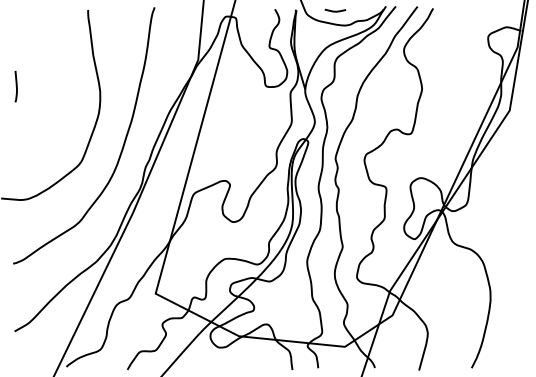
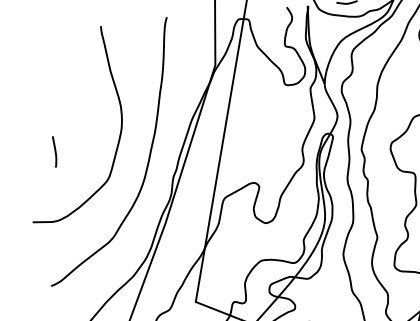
curve: (15, 86) -> (54, 151), moved

